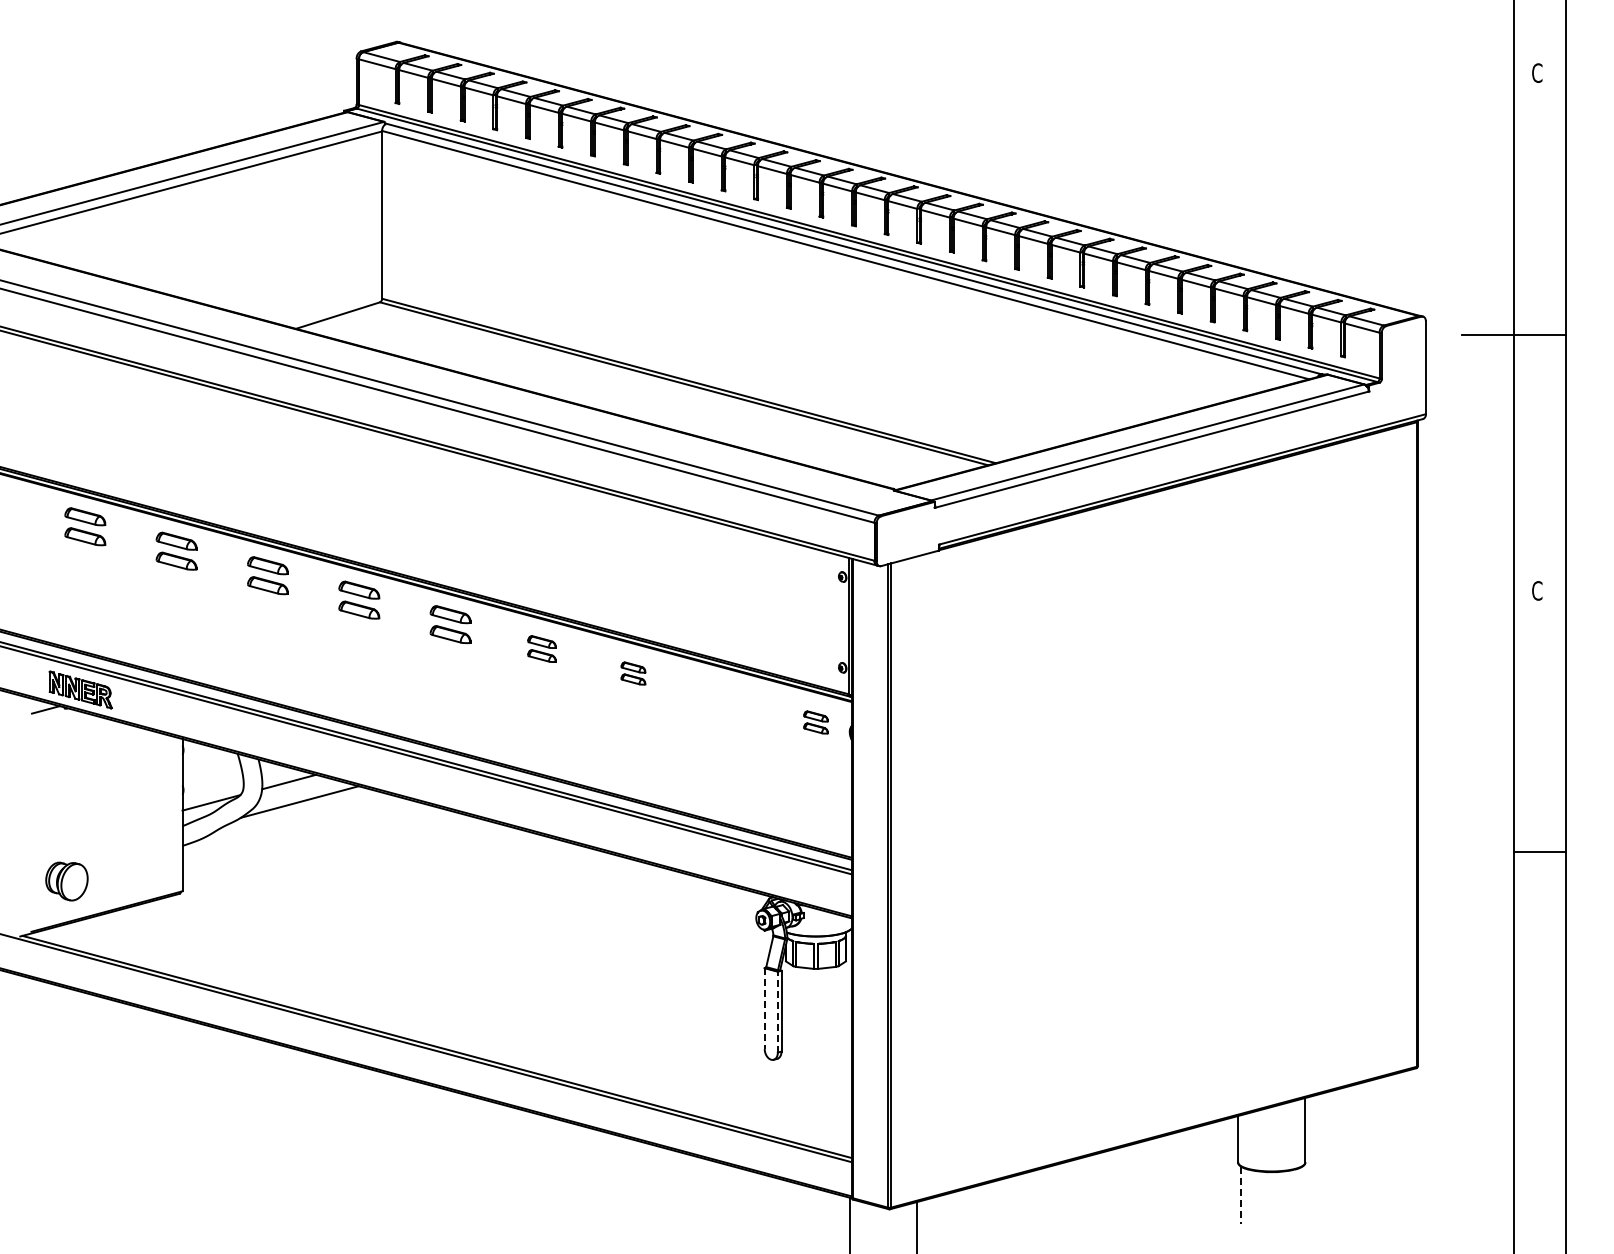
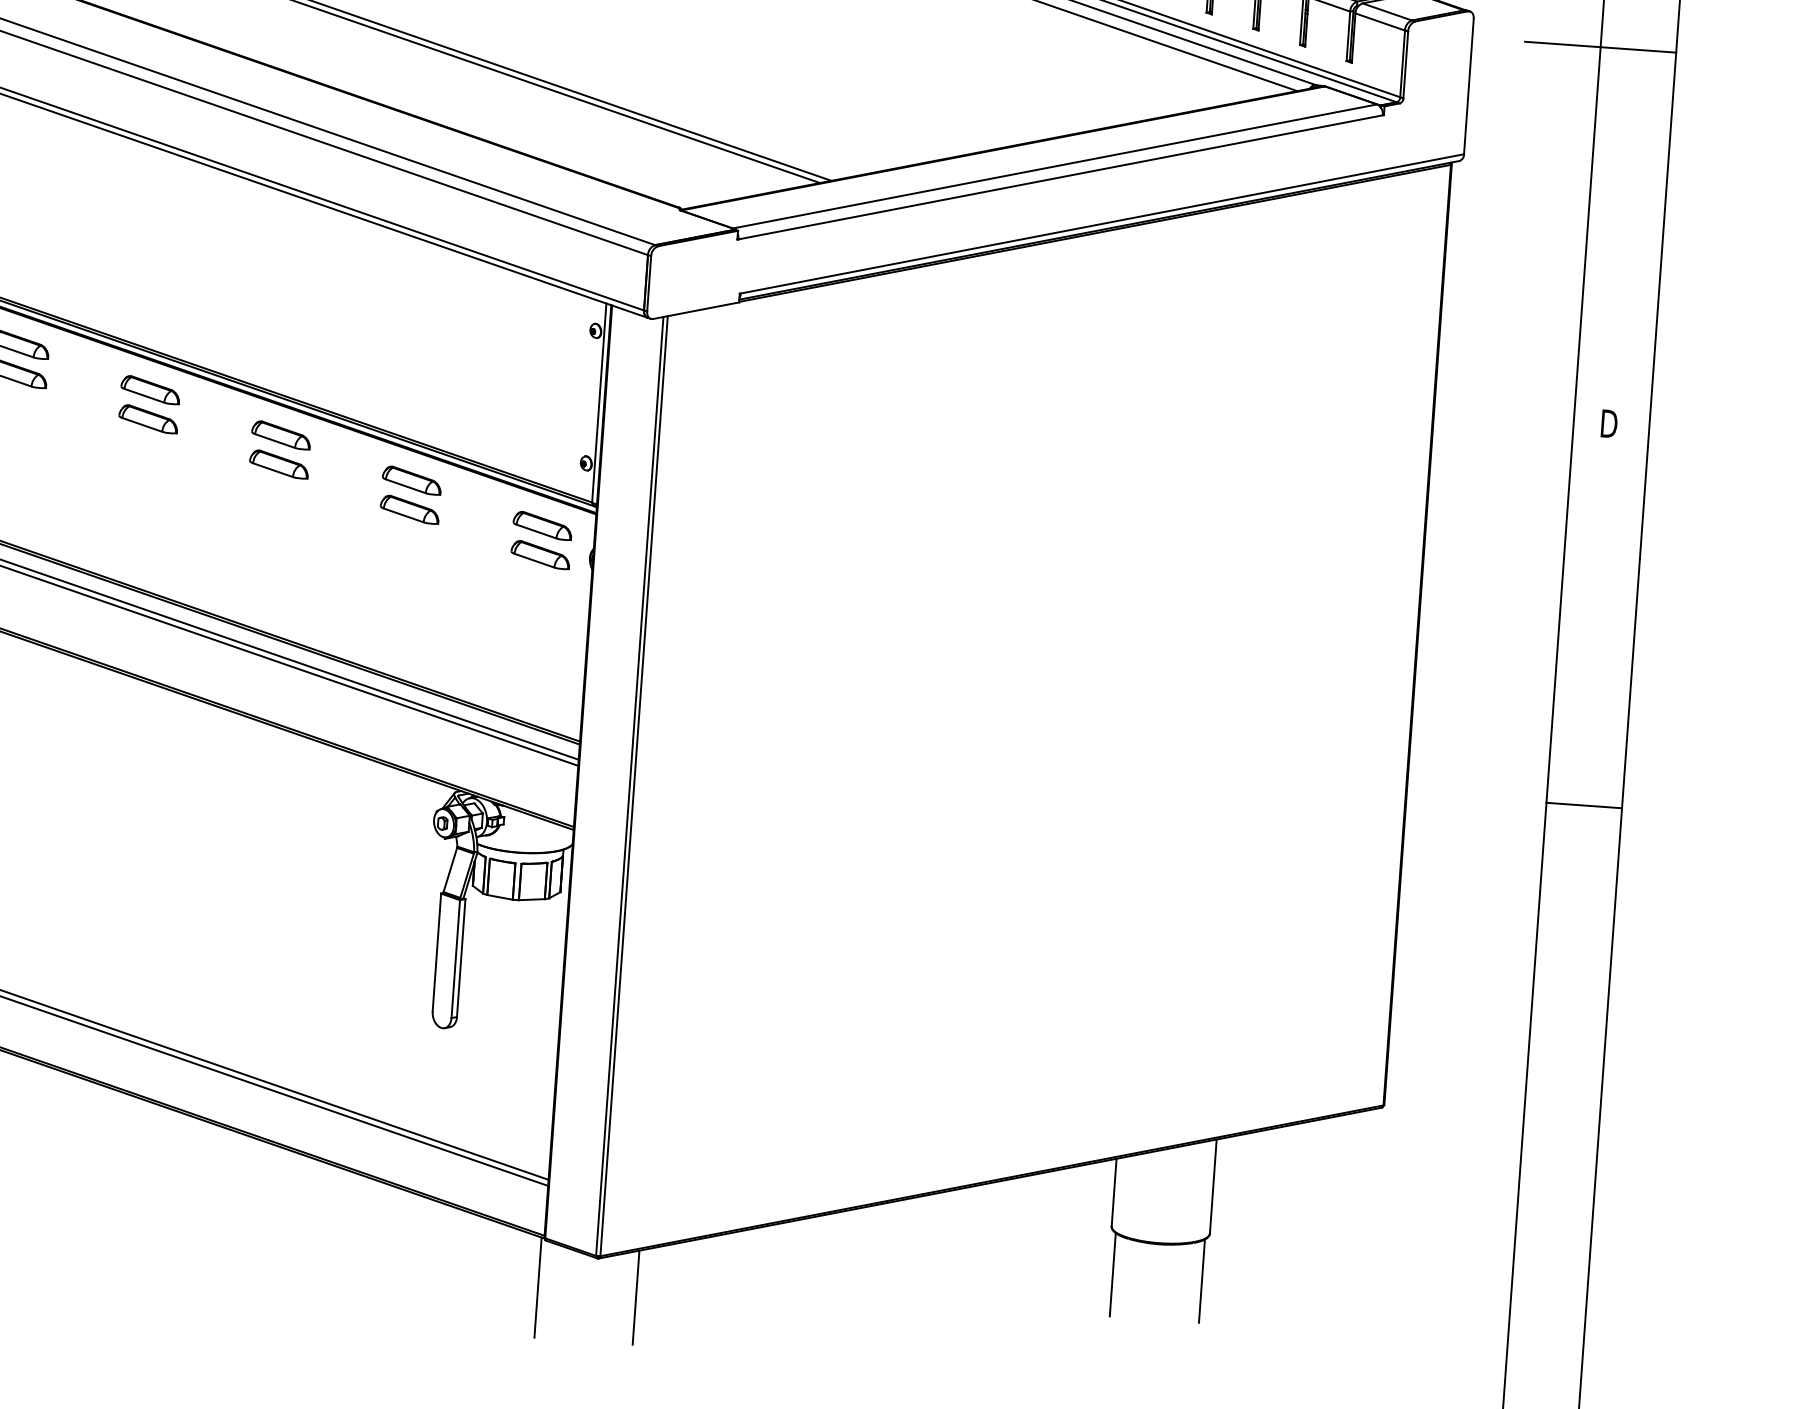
text: (1537, 590) -> (1608, 423), C -> D
part: (541, 648) -> (148, 403), size x1.43
part: (633, 673) -> (280, 449), size x1.67
part: (724, 697) -> (410, 494), added
part: (815, 722) -> (540, 540), size x1.67
line: (764, 1009) -> (436, 953), dashed -> solid
line: (777, 1011) -> (455, 958), dashed -> solid
line: (1302, 1194) -> (1202, 1280), added
line: (1241, 1195) -> (1113, 1275), dashed -> solid

